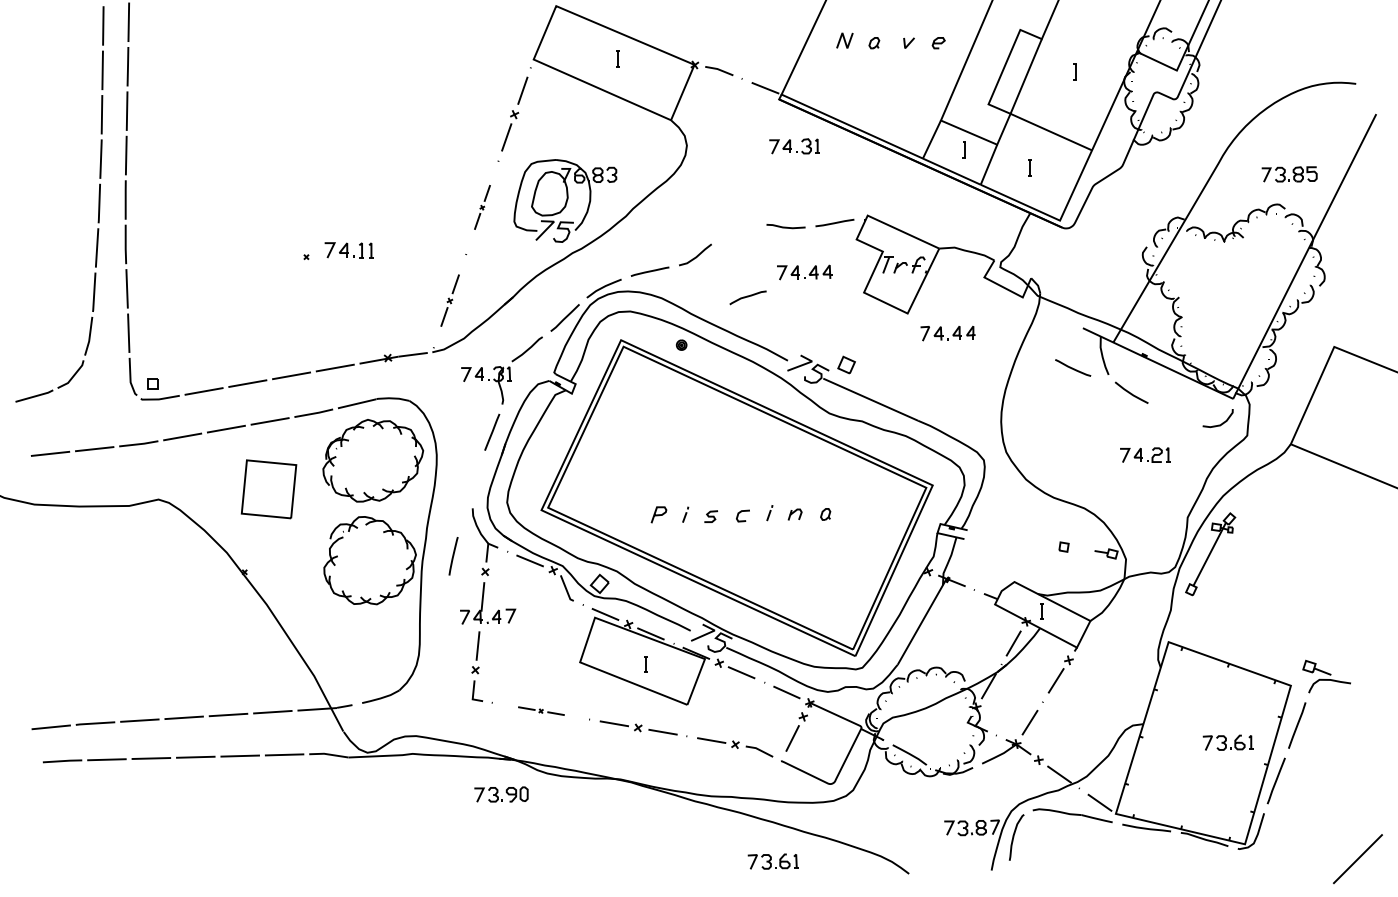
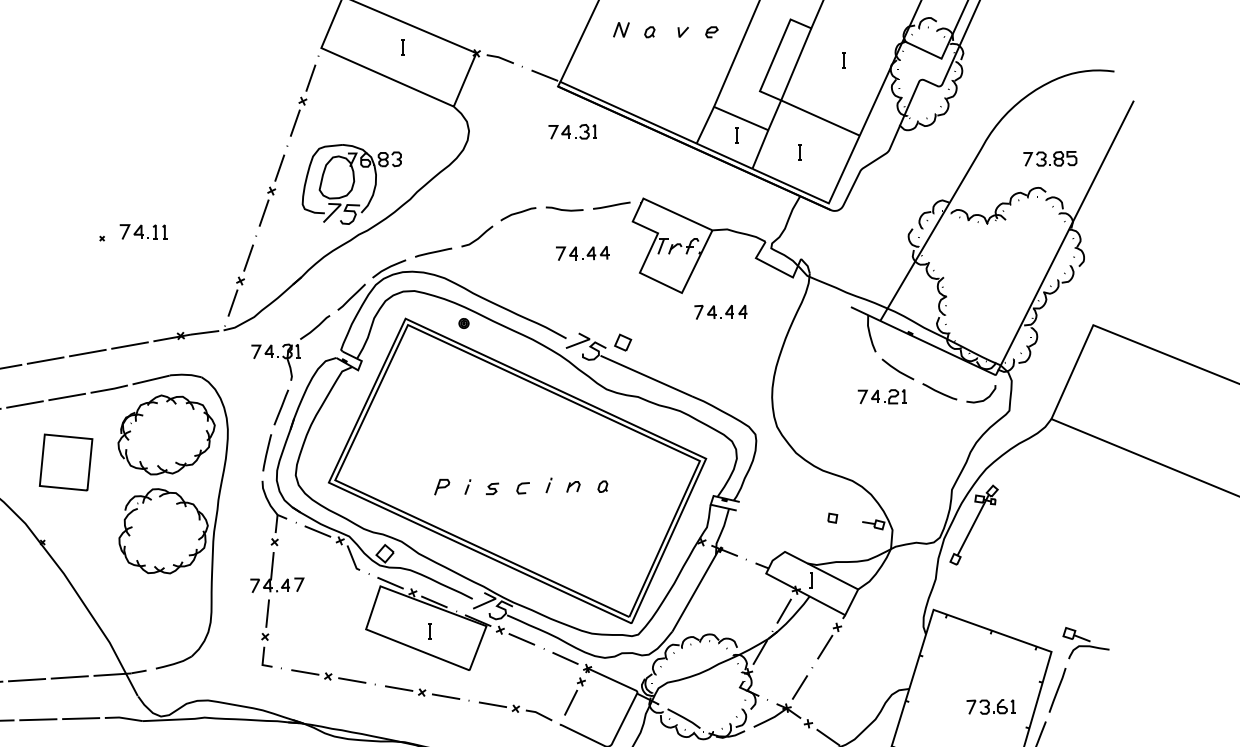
part: (482, 207) -> (271, 190), size x1.67
curve: (747, 297) -> (517, 213), moved
part: (449, 300) -> (240, 280), size x1.43
line: (1072, 367) -> (939, 391), moved
part: (1145, 454) -> (882, 396), moved
line: (453, 556) -> (267, 453), moved
part: (541, 710) -> (328, 675), size x1.67

